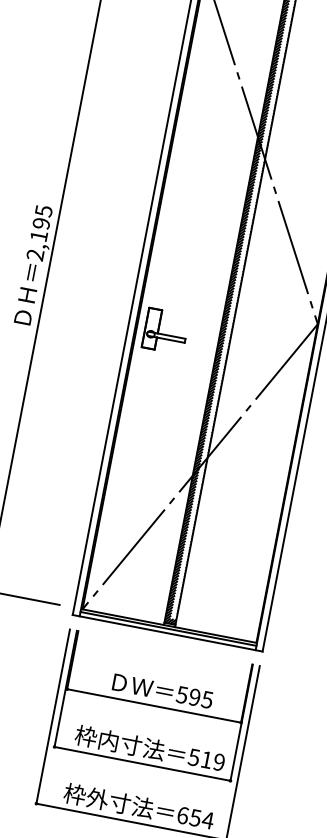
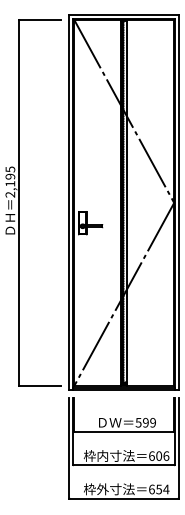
text: (206, 699) -> (152, 422), 595 -> 599
text: (207, 758) -> (159, 455), 519 -> 606

